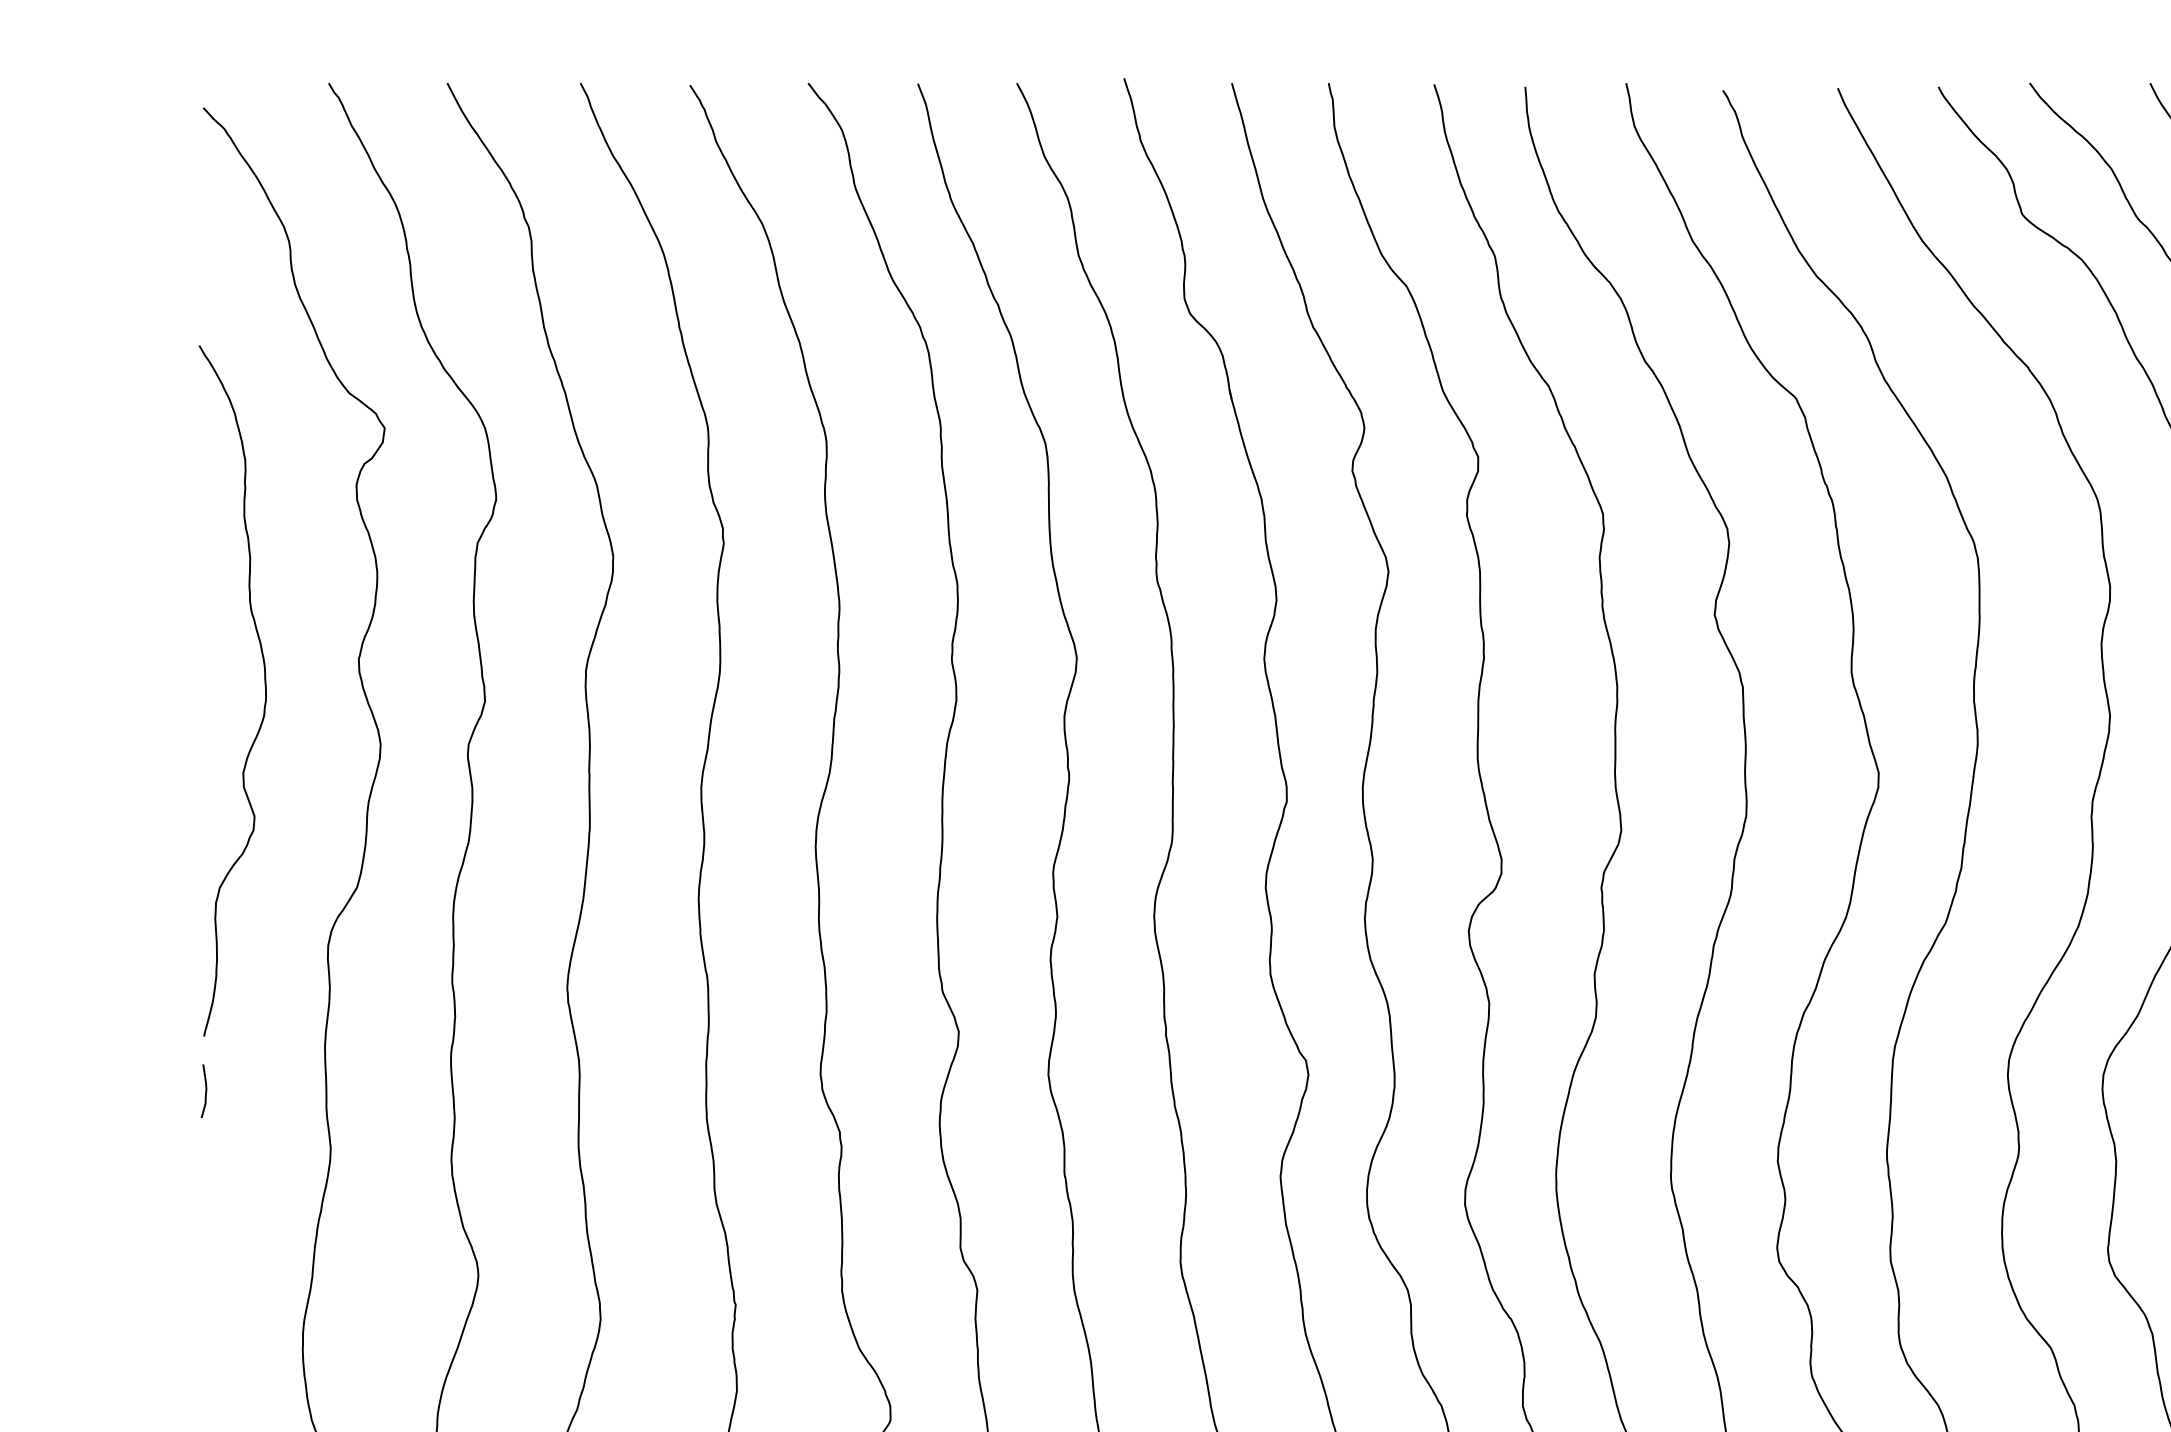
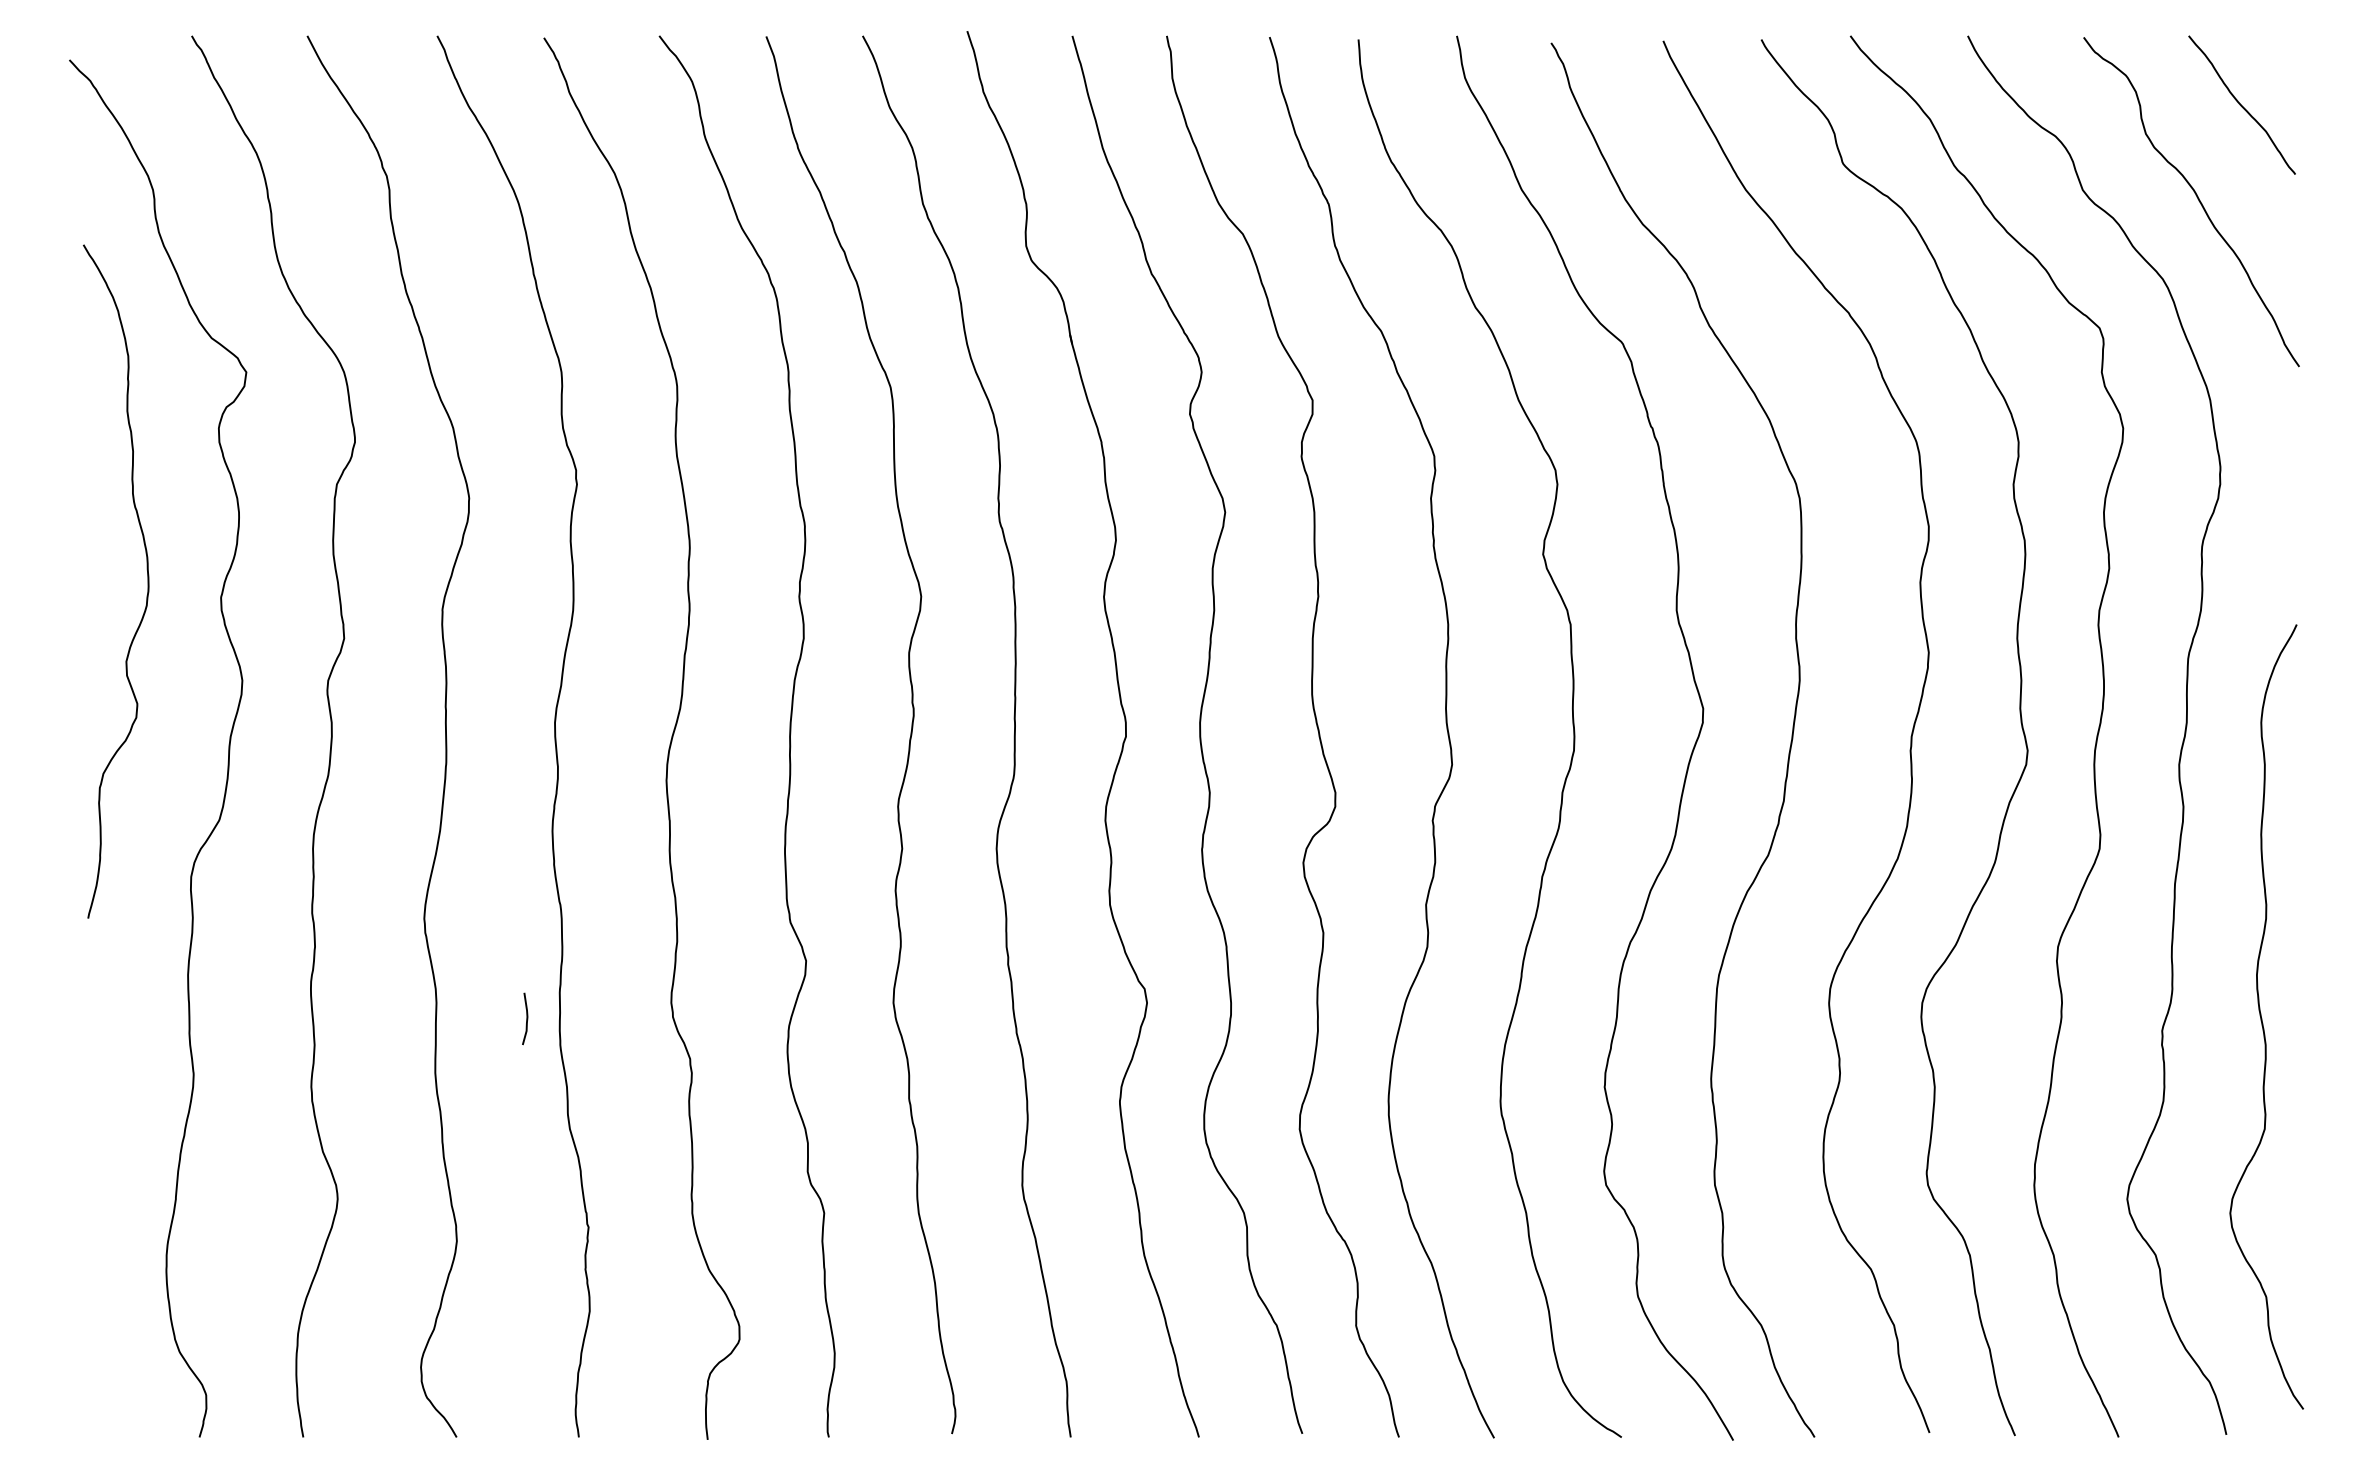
curve: (264, 690) -> (147, 581), moved
curve: (205, 1090) -> (526, 1018), moved

